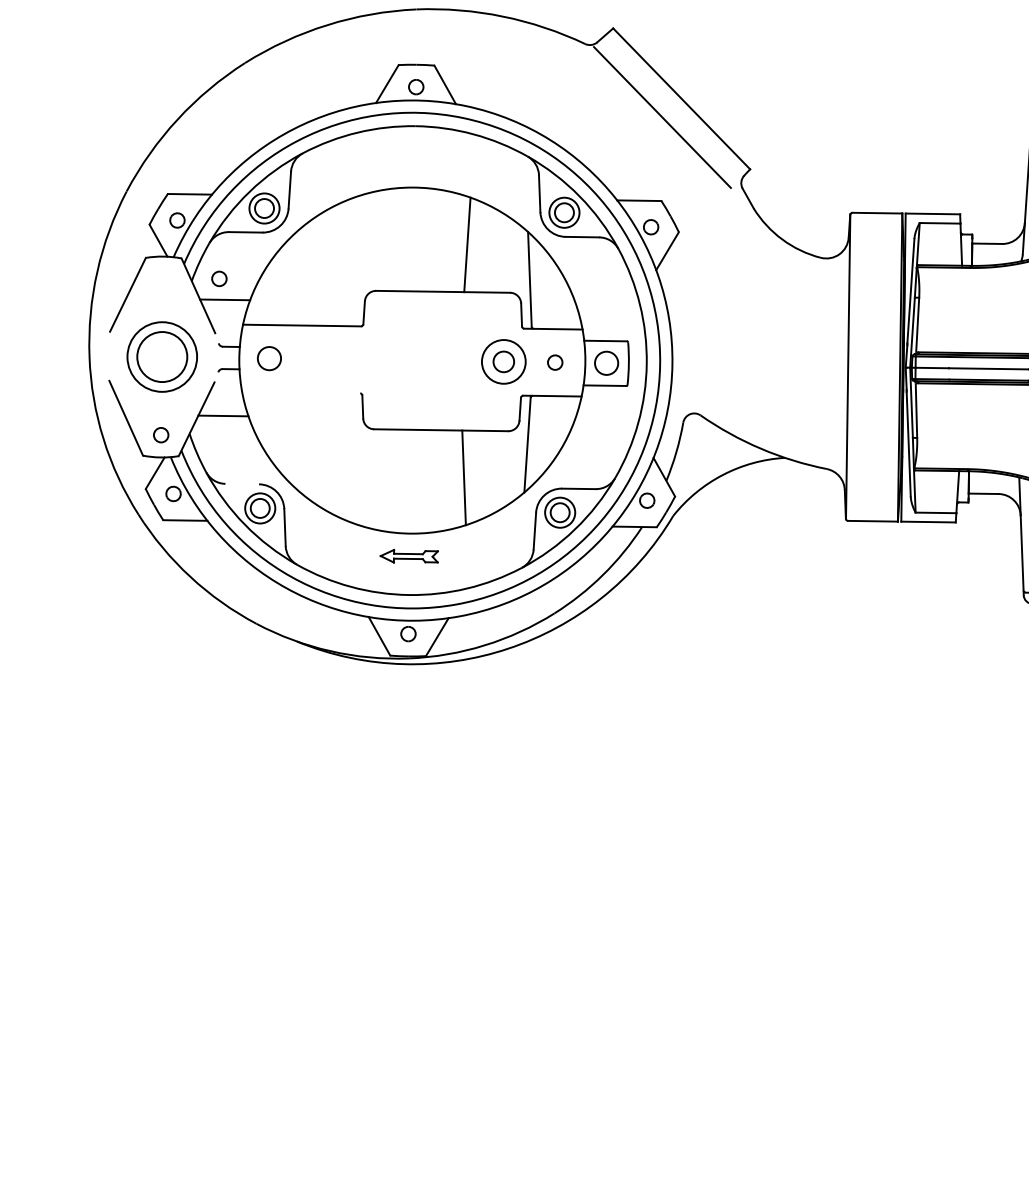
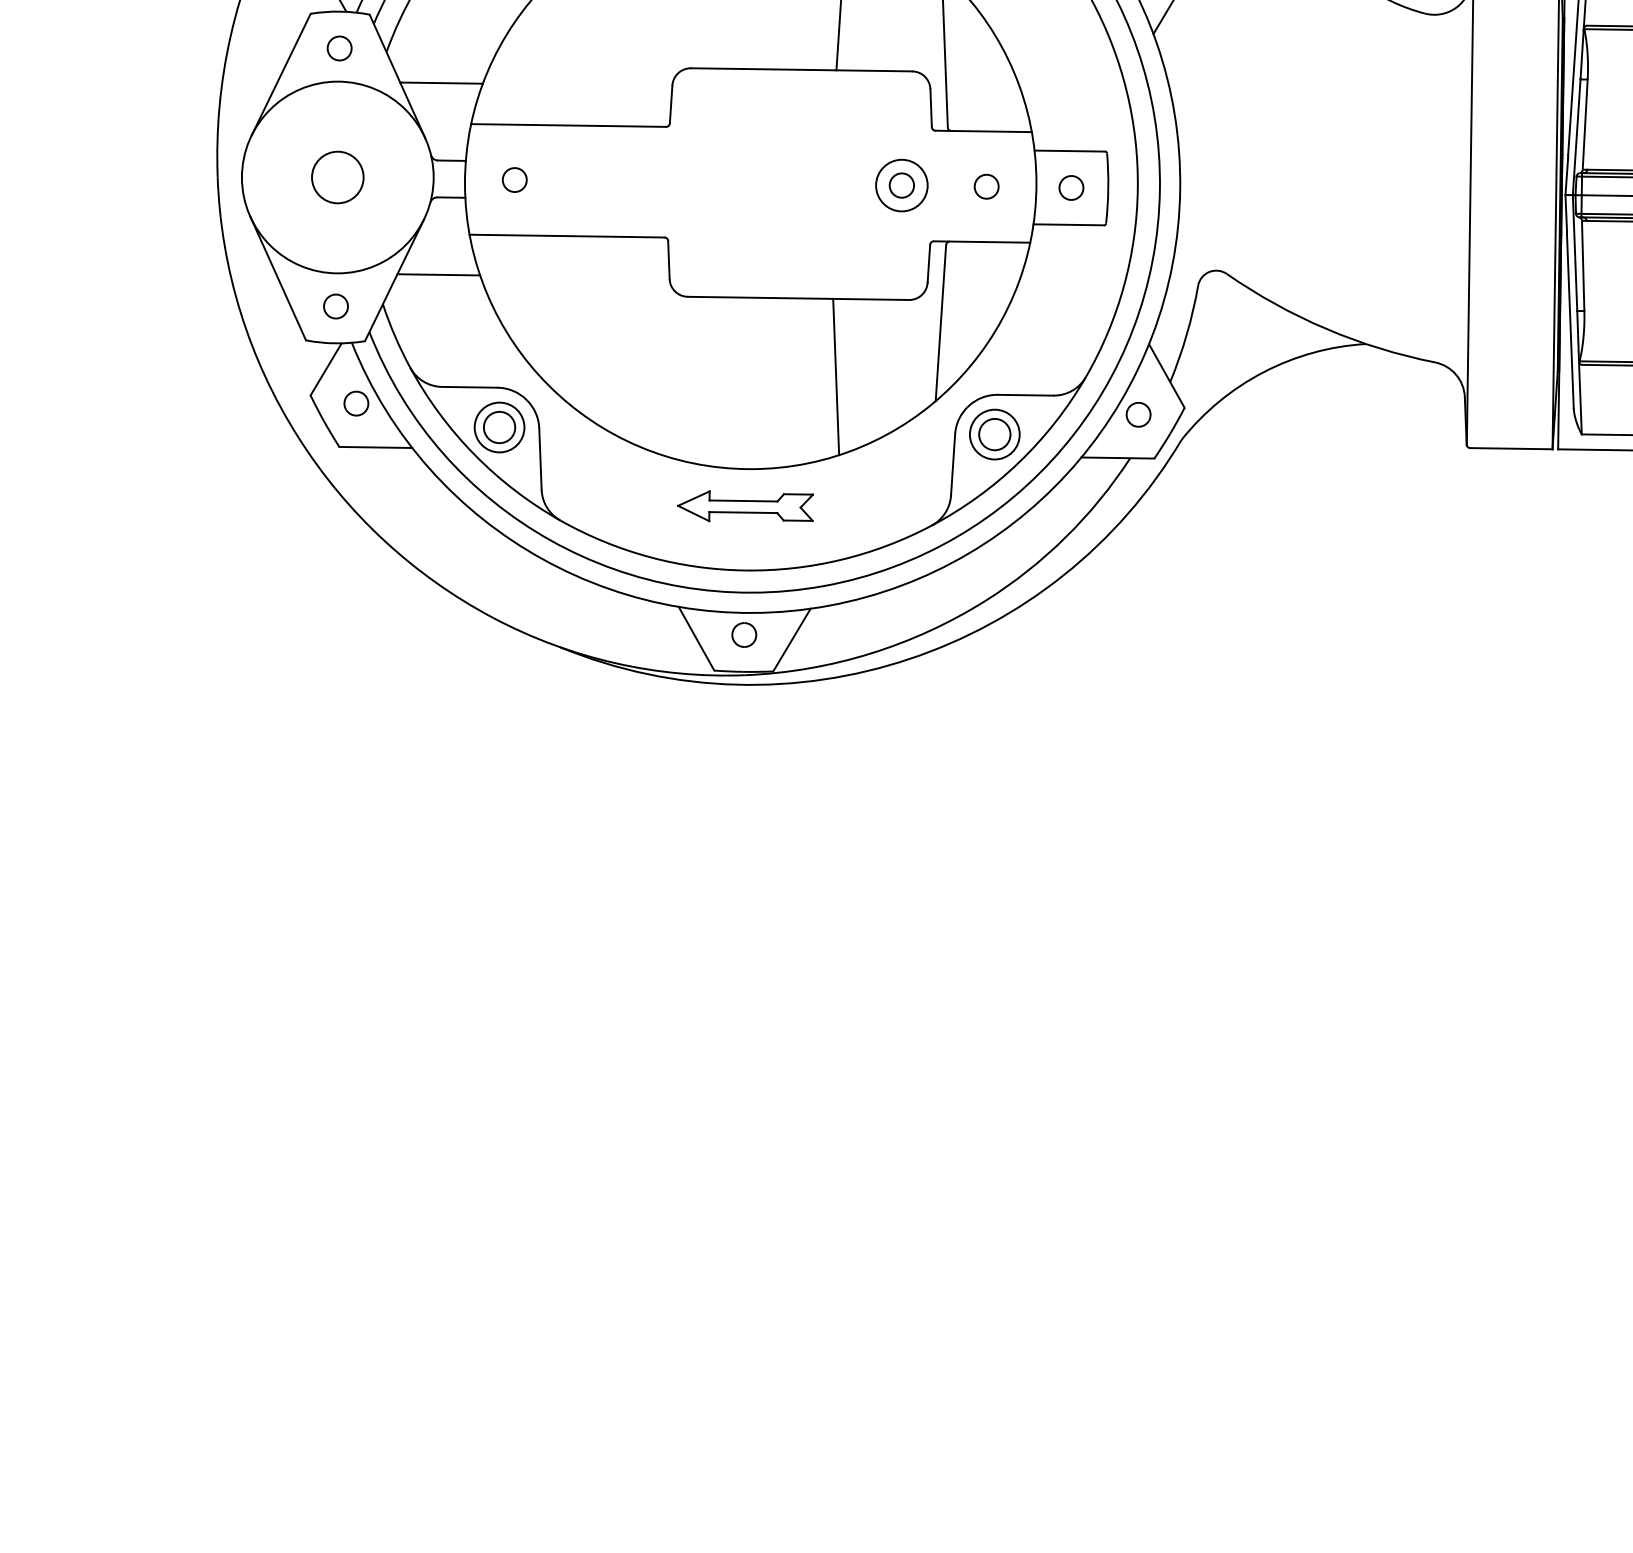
circle: (219, 278) -> (339, 47), moved
circle: (161, 356) -> (336, 176), size x0.62
circle: (162, 356) -> (338, 176), size x1.67
circle: (269, 358) -> (514, 179), size x0.62
part: (503, 361) -> (901, 184), size x0.71
circle: (606, 363) -> (1071, 188), size x0.62
line: (301, 392) -> (567, 236), added
line: (242, 483) -> (470, 386), added
part: (409, 556) -> (746, 506), size x1.43

